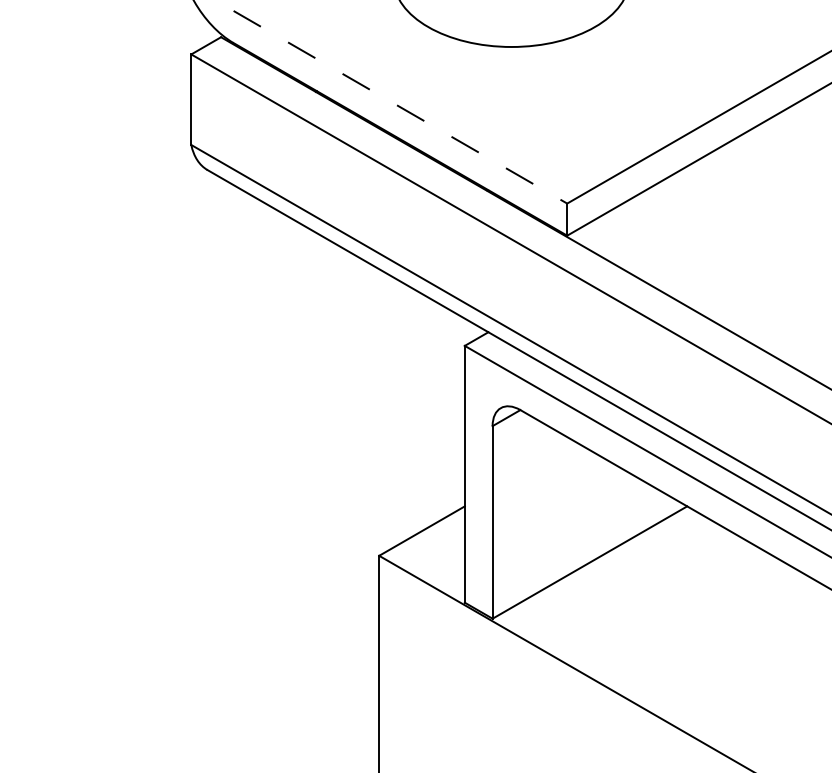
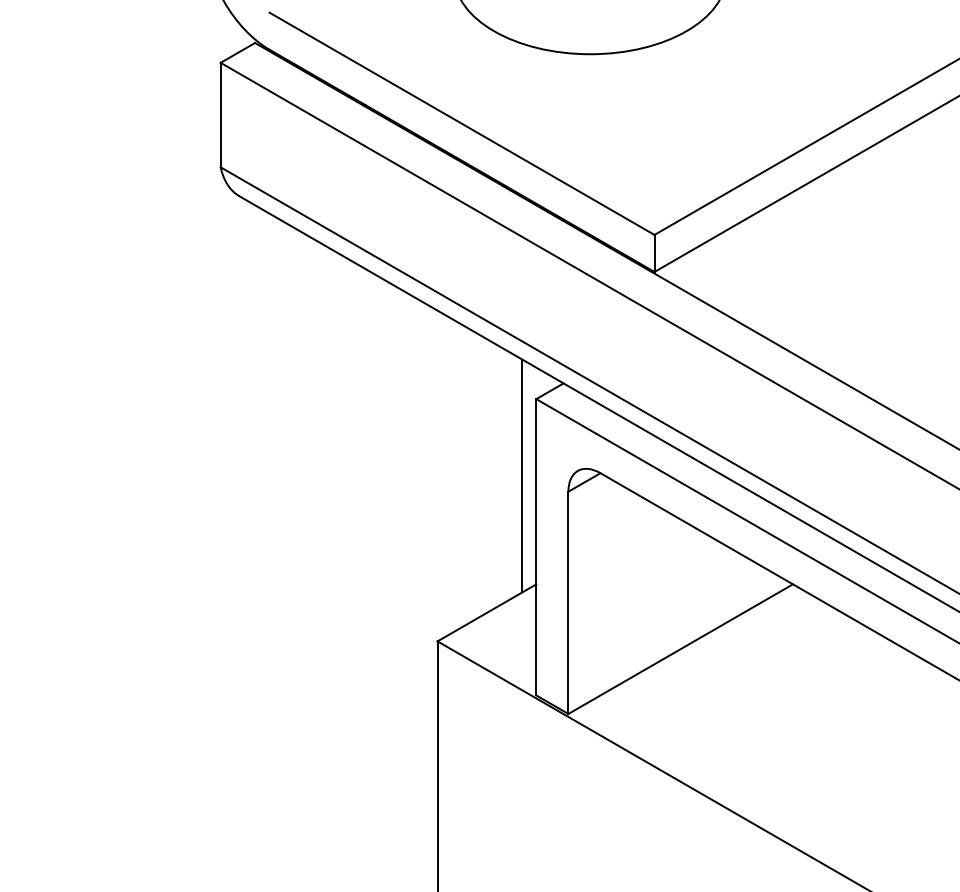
line: (400, 107) -> (462, 124), dashed -> solid
line: (452, 412) -> (522, 476), added

